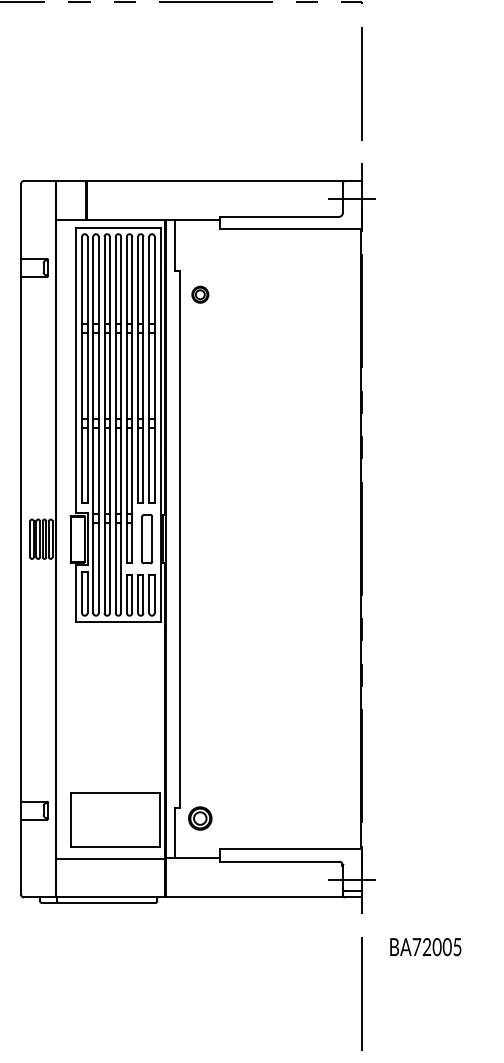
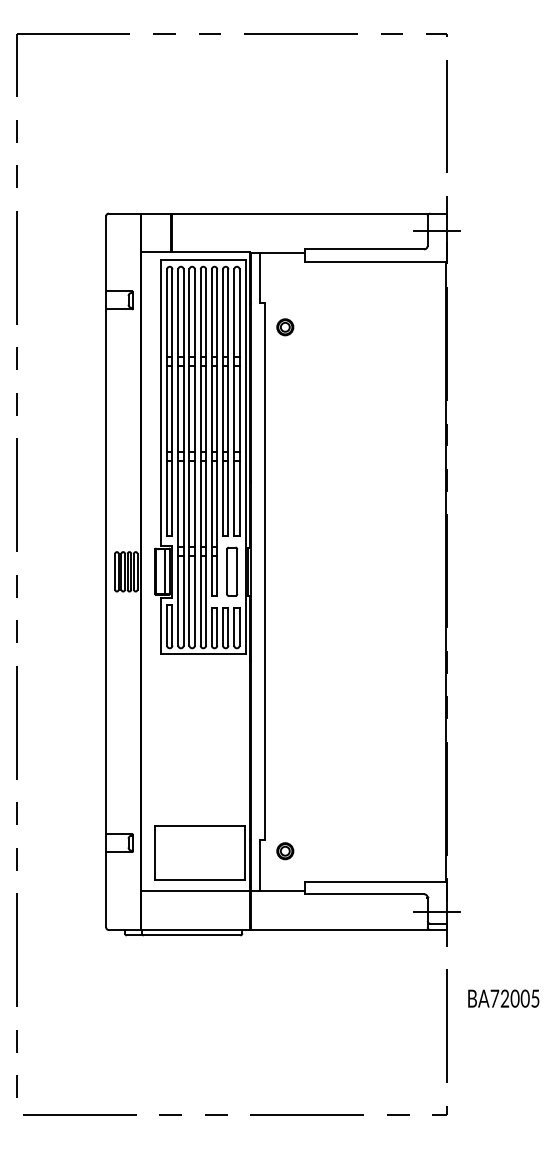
line: (80, 538) -> (165, 571), added
part: (200, 818) -> (285, 851), size x0.71
text: (425, 946) -> (503, 998), moved

